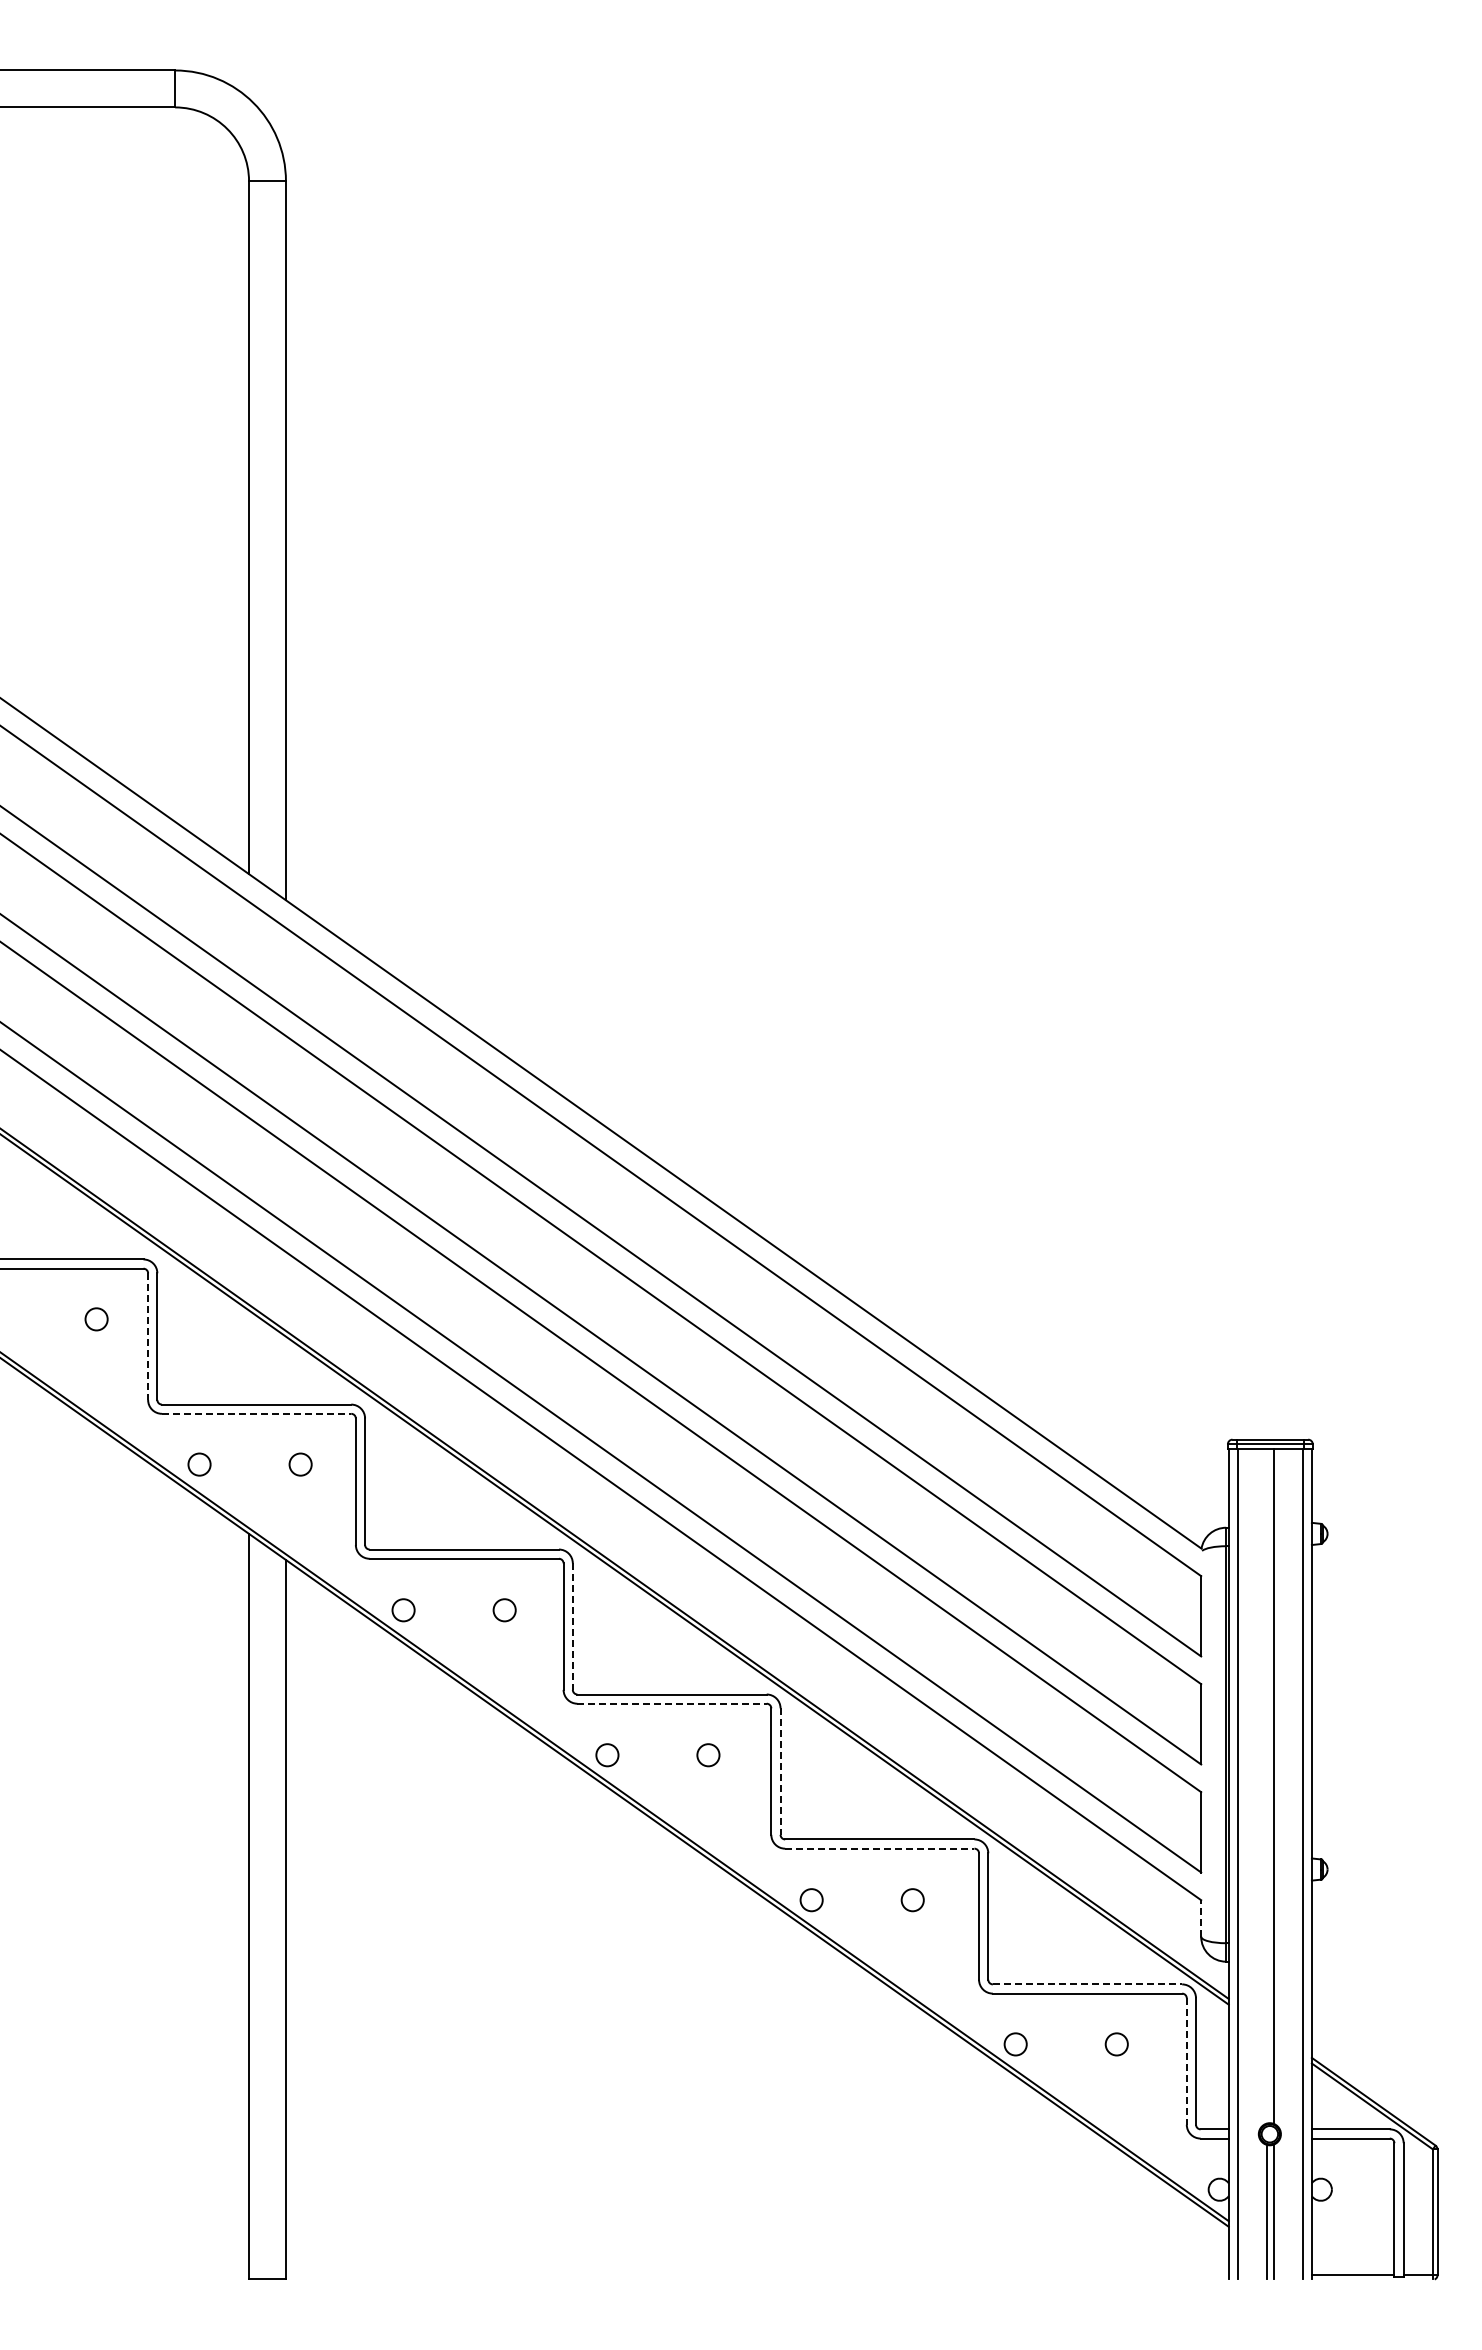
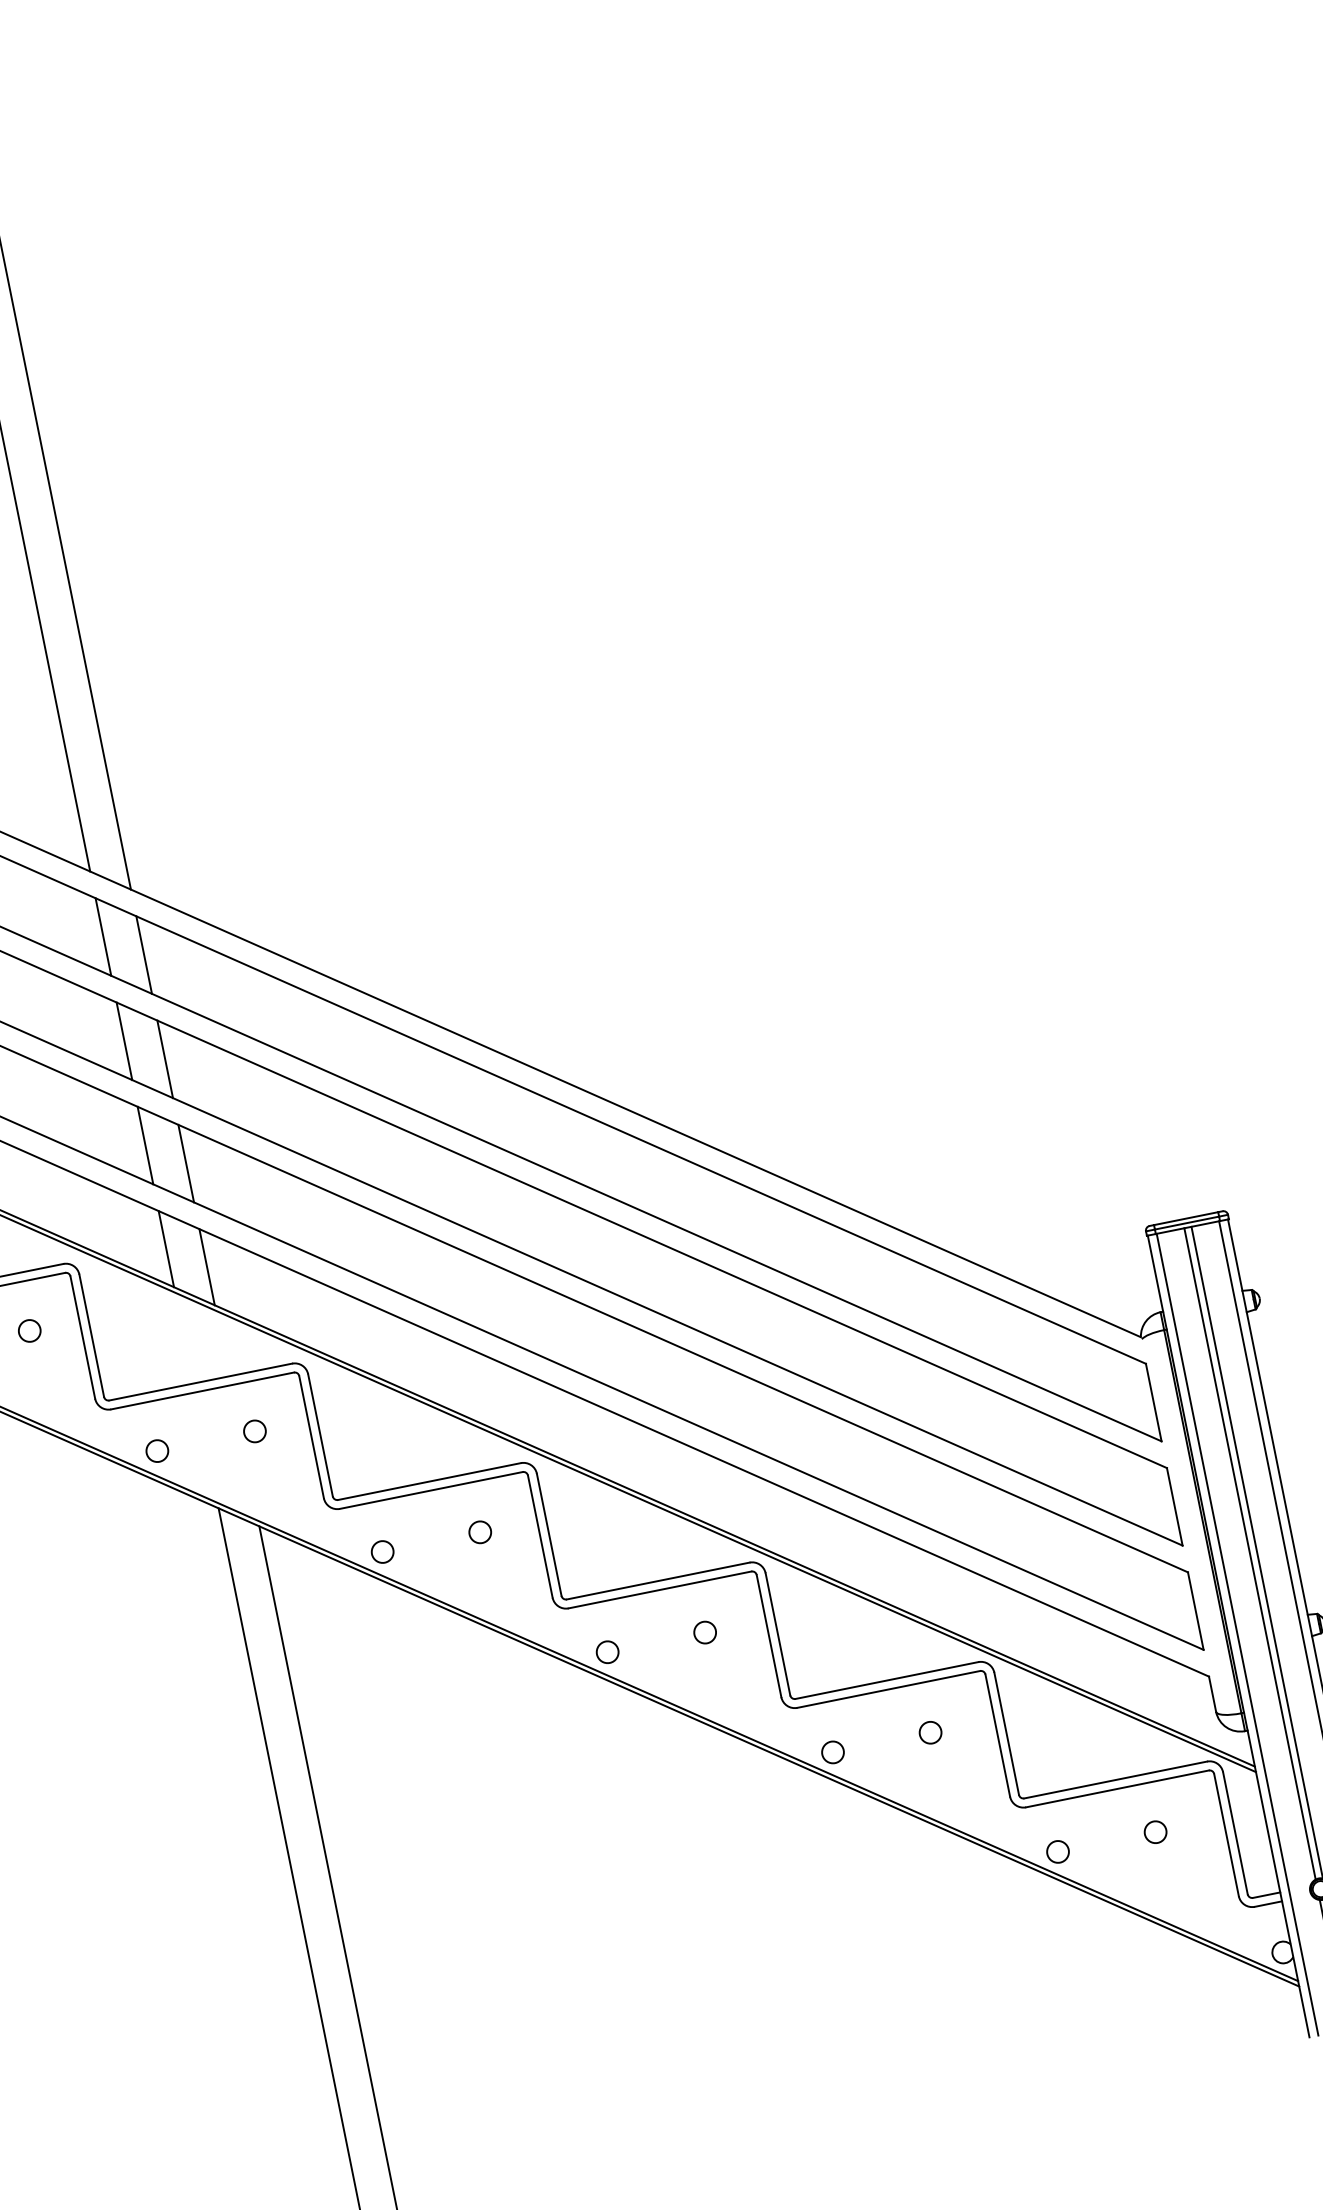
line: (249, 941) -> (103, 936), added
line: (285, 968) -> (143, 955), added
line: (249, 1049) -> (124, 1040), added
line: (285, 1076) -> (164, 1059), added
line: (249, 1157) -> (145, 1144), added
line: (285, 1184) -> (185, 1163), added
line: (249, 1264) -> (166, 1248), added
line: (285, 1291) -> (206, 1267), added
line: (148, 1337) -> (83, 1338), dashed -> solid
line: (256, 1413) -> (202, 1390), dashed -> solid
line: (572, 1627) -> (549, 1535), dashed -> solid
line: (672, 1703) -> (660, 1589), dashed -> solid
line: (780, 1772) -> (778, 1635), dashed -> solid
line: (1266, 1785) -> (1249, 1553), added
line: (879, 1848) -> (888, 1689), dashed -> solid
line: (1201, 1917) -> (1212, 1693), dashed -> solid
line: (1087, 1984) -> (1115, 1780), dashed -> solid
line: (1186, 2061) -> (1226, 1835), dashed -> solid

